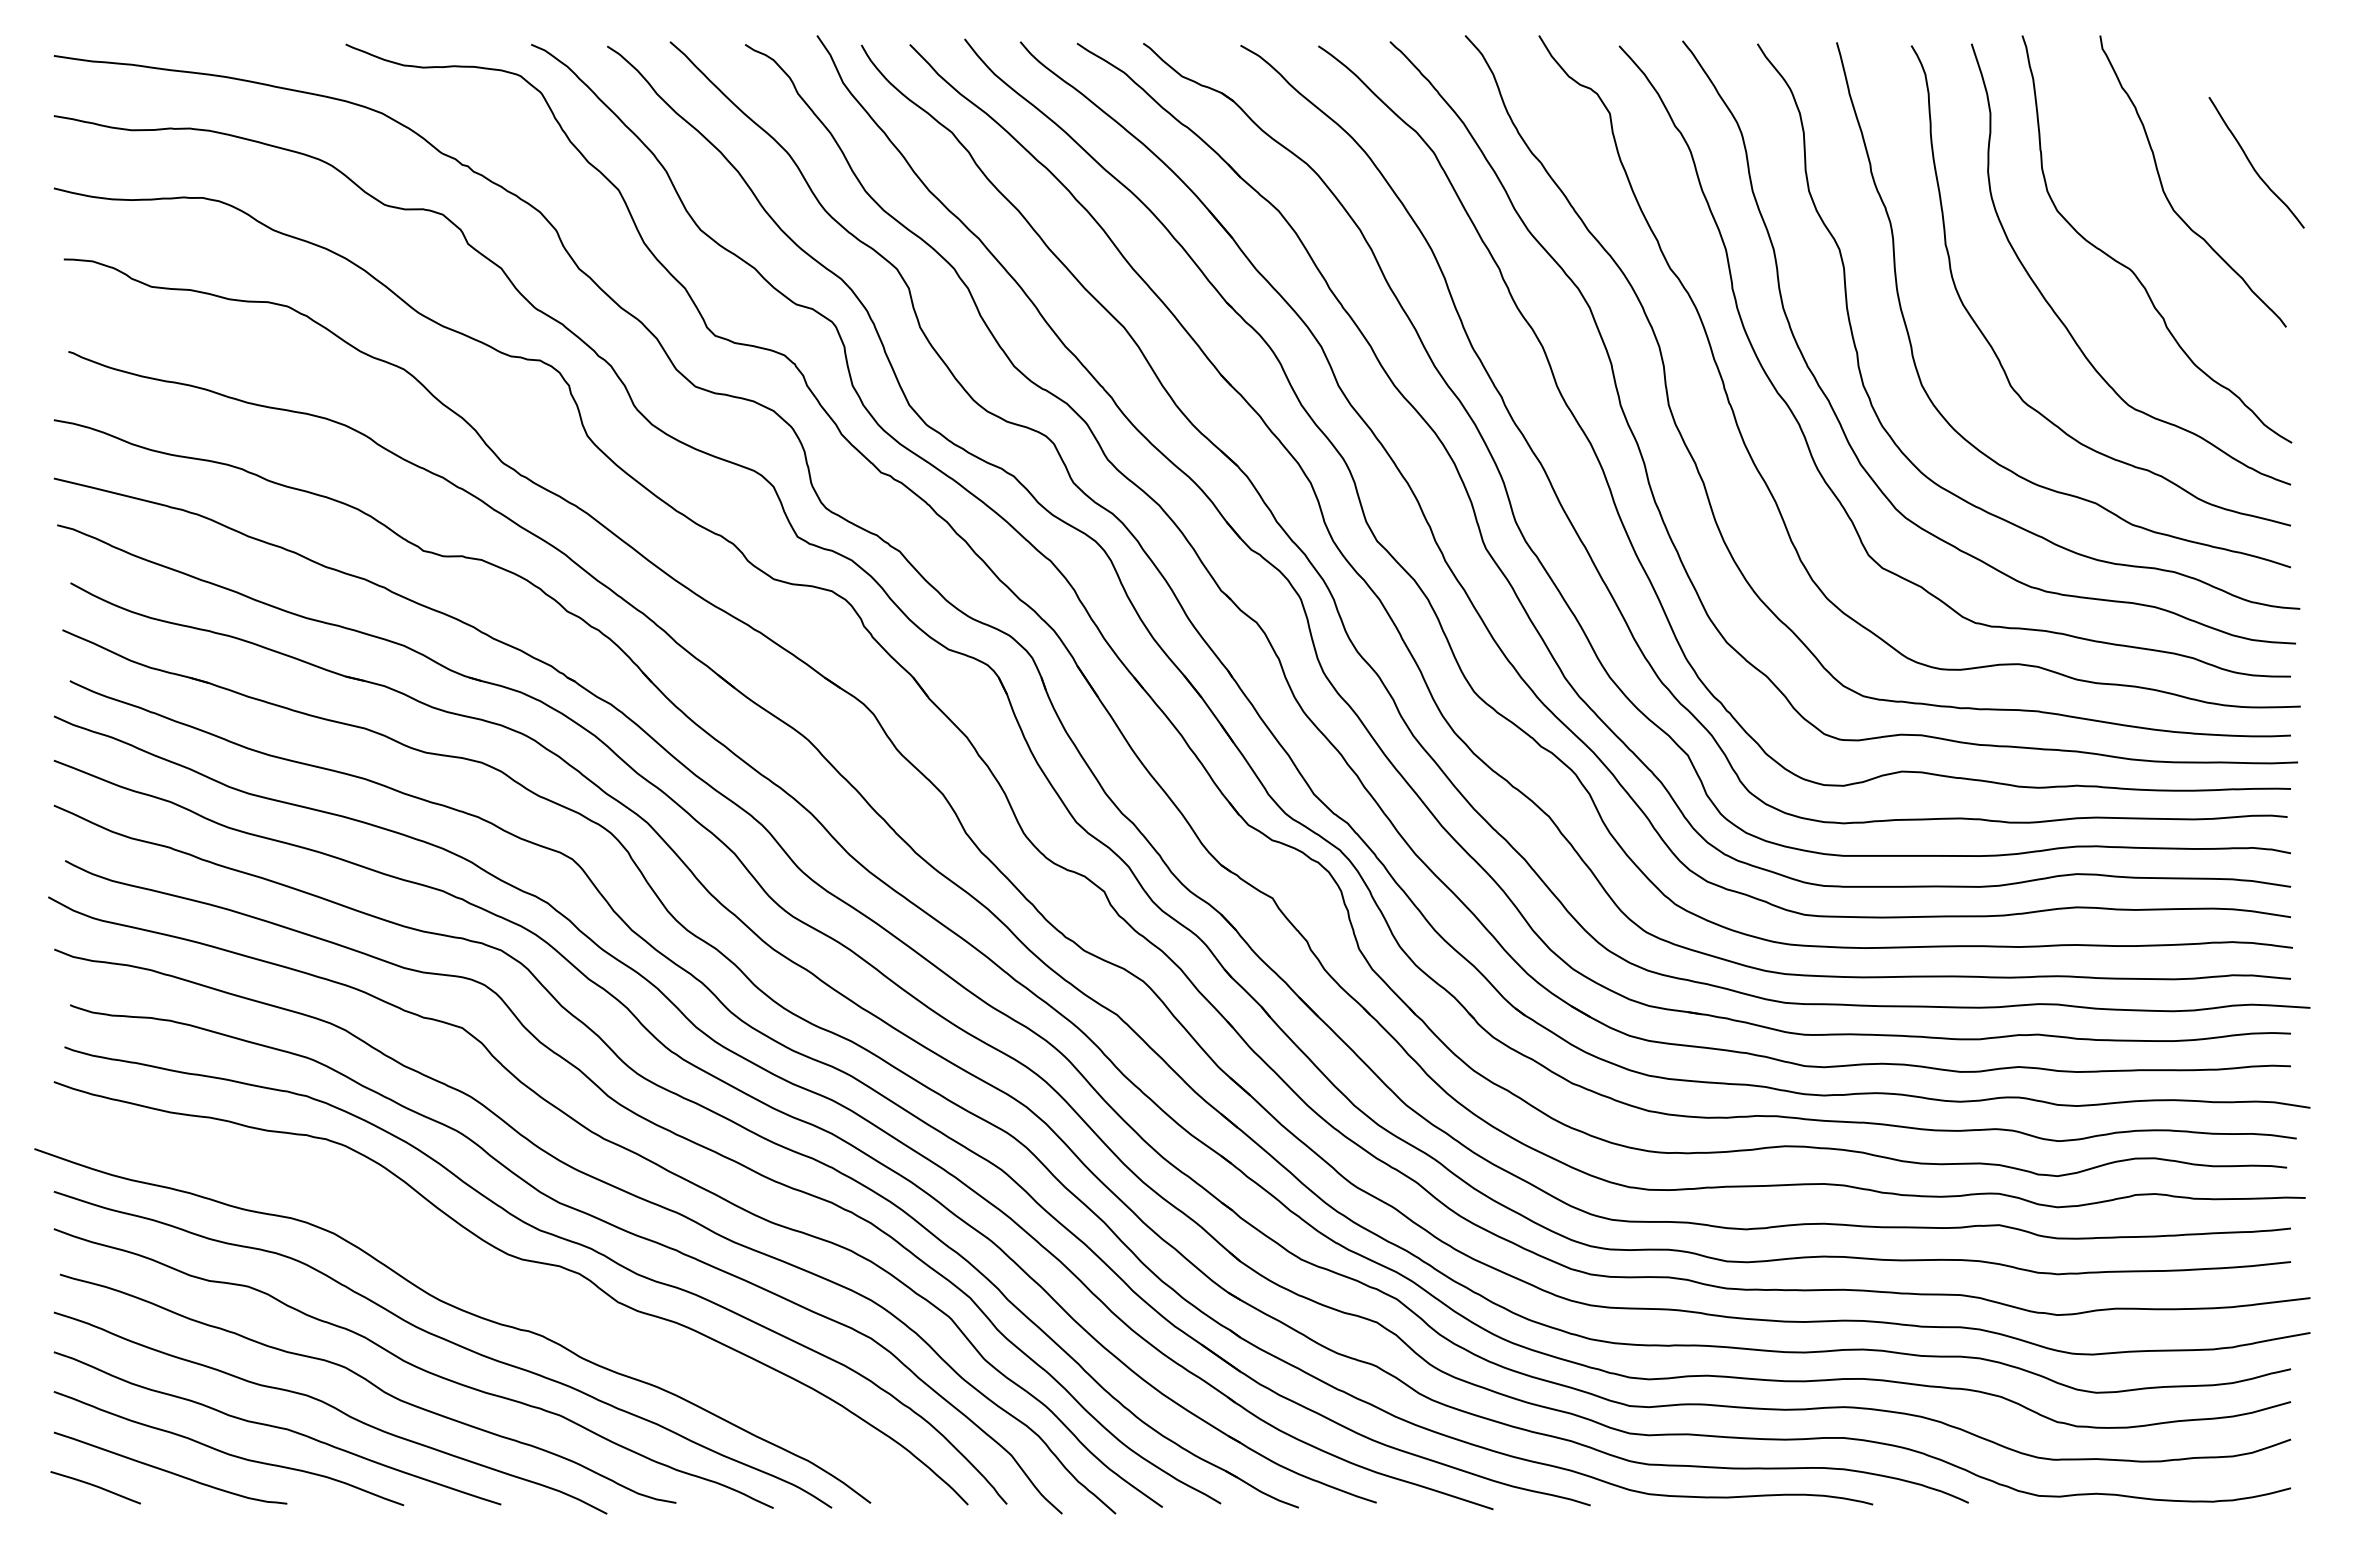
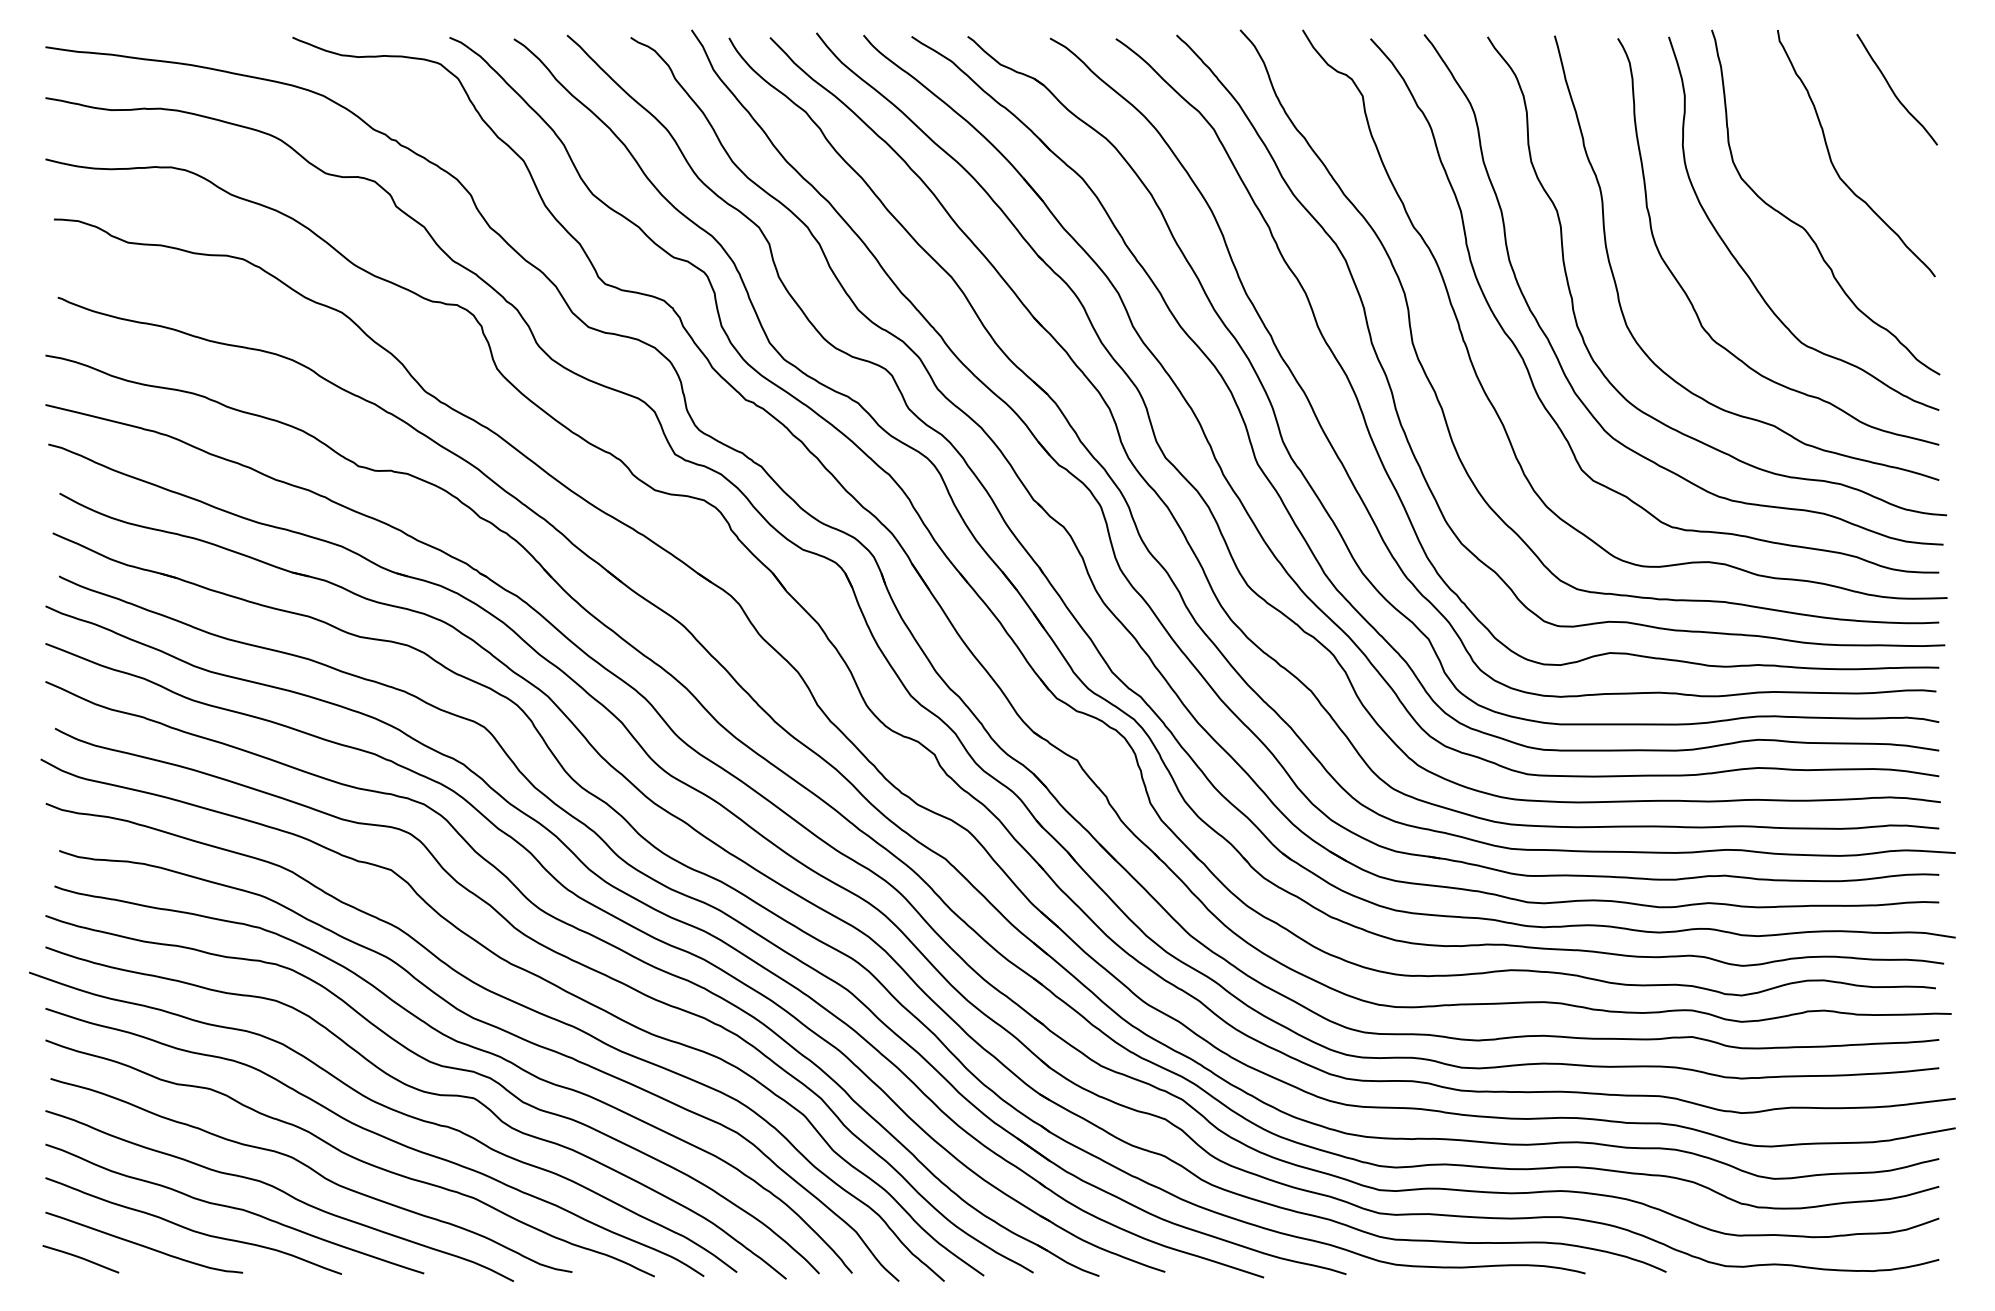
curve: (2252, 163) -> (1893, 90), moved
curve: (499, 1290) -> (422, 1092), added

